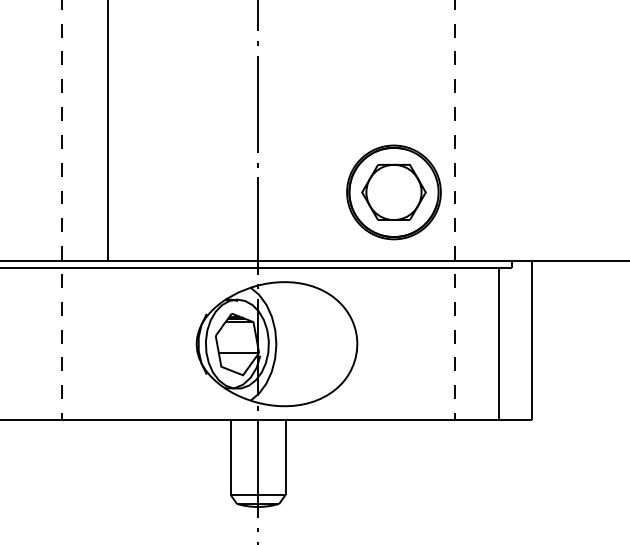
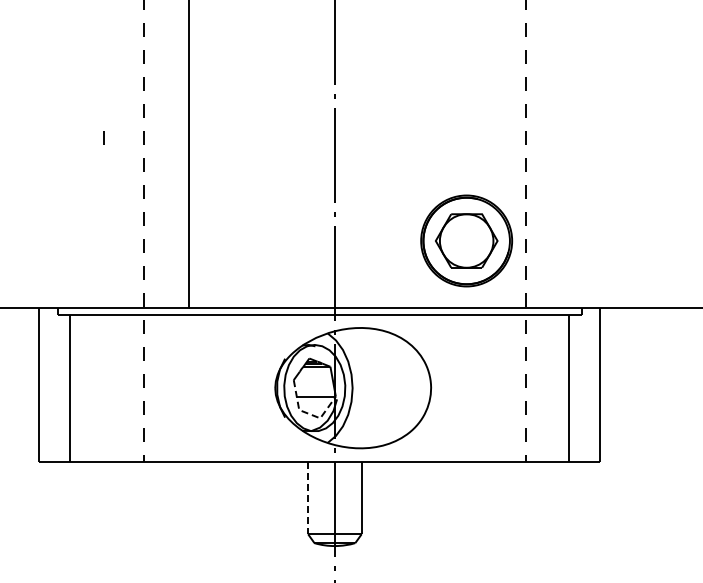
line: (19, 85) -> (103, 137), added
line: (230, 370) -> (308, 413), solid -> dashed
line: (230, 457) -> (308, 498), solid -> dashed

